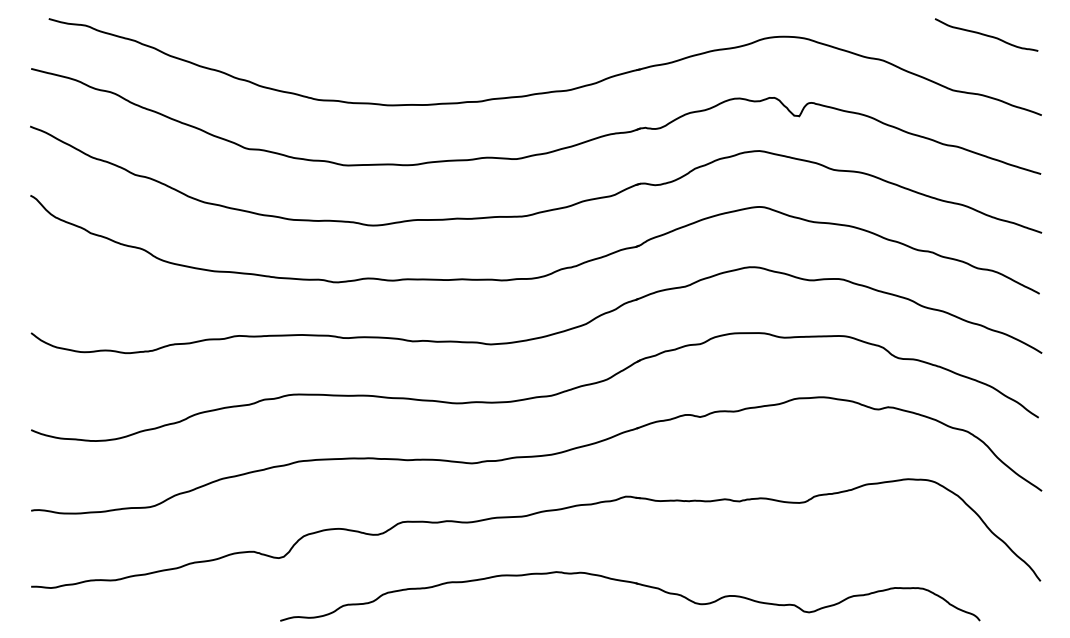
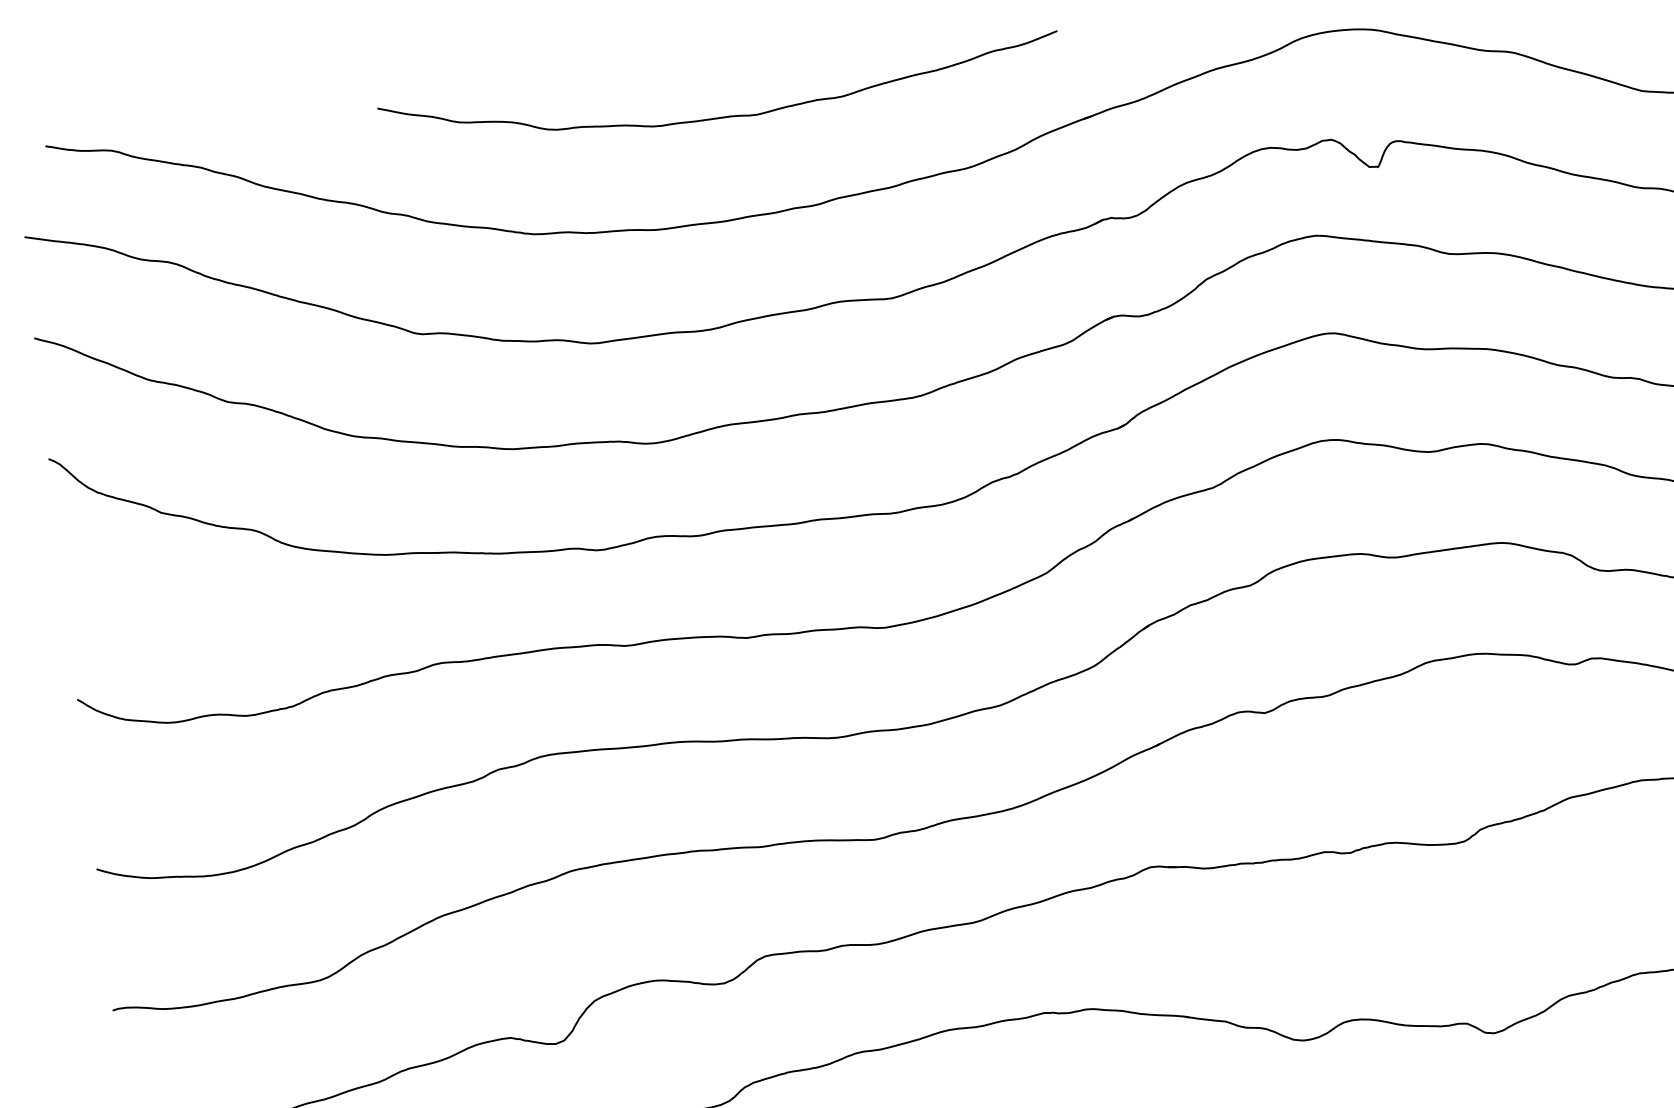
curve: (432, 45) -> (722, 116), added

